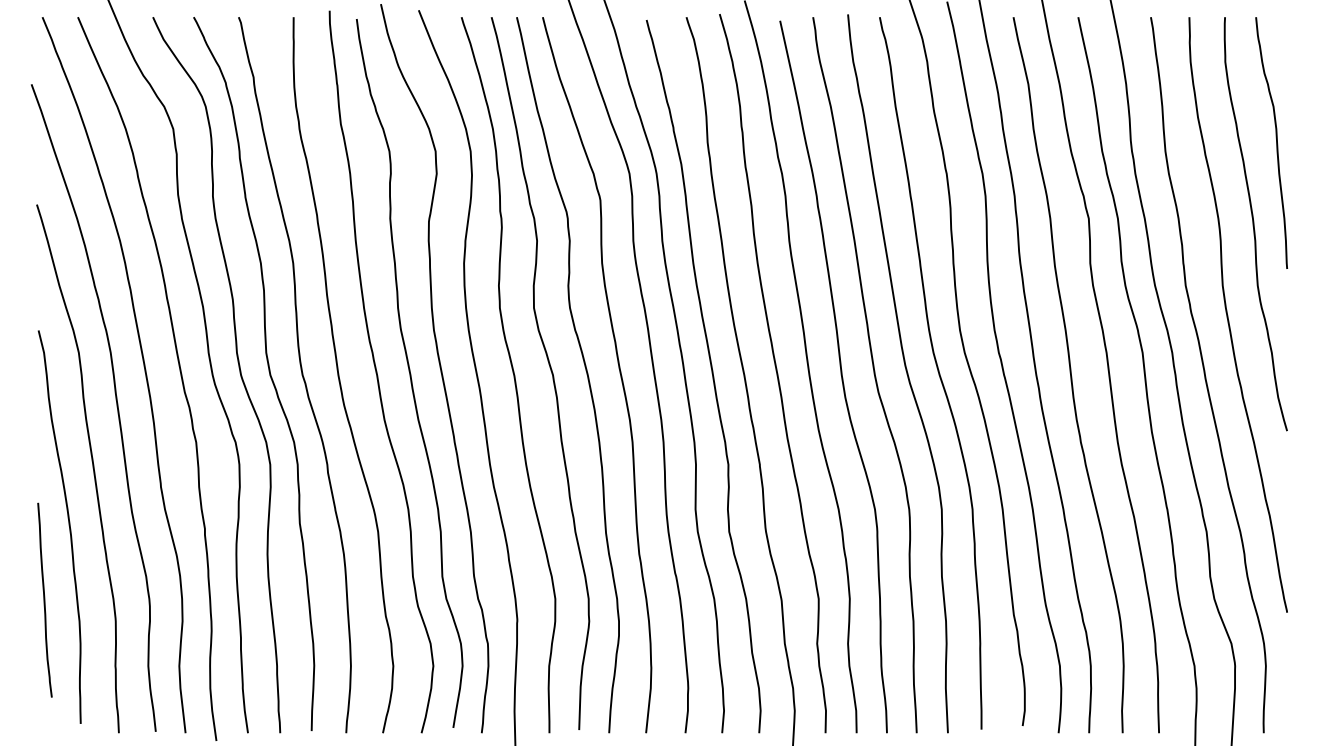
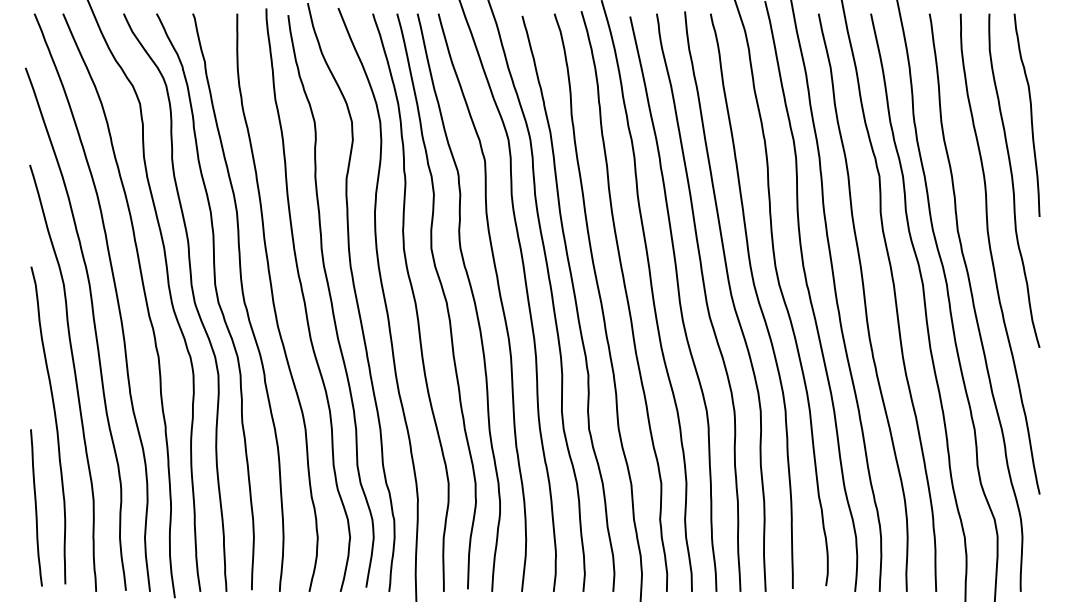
curve: (44, 599) -> (36, 507), moved

